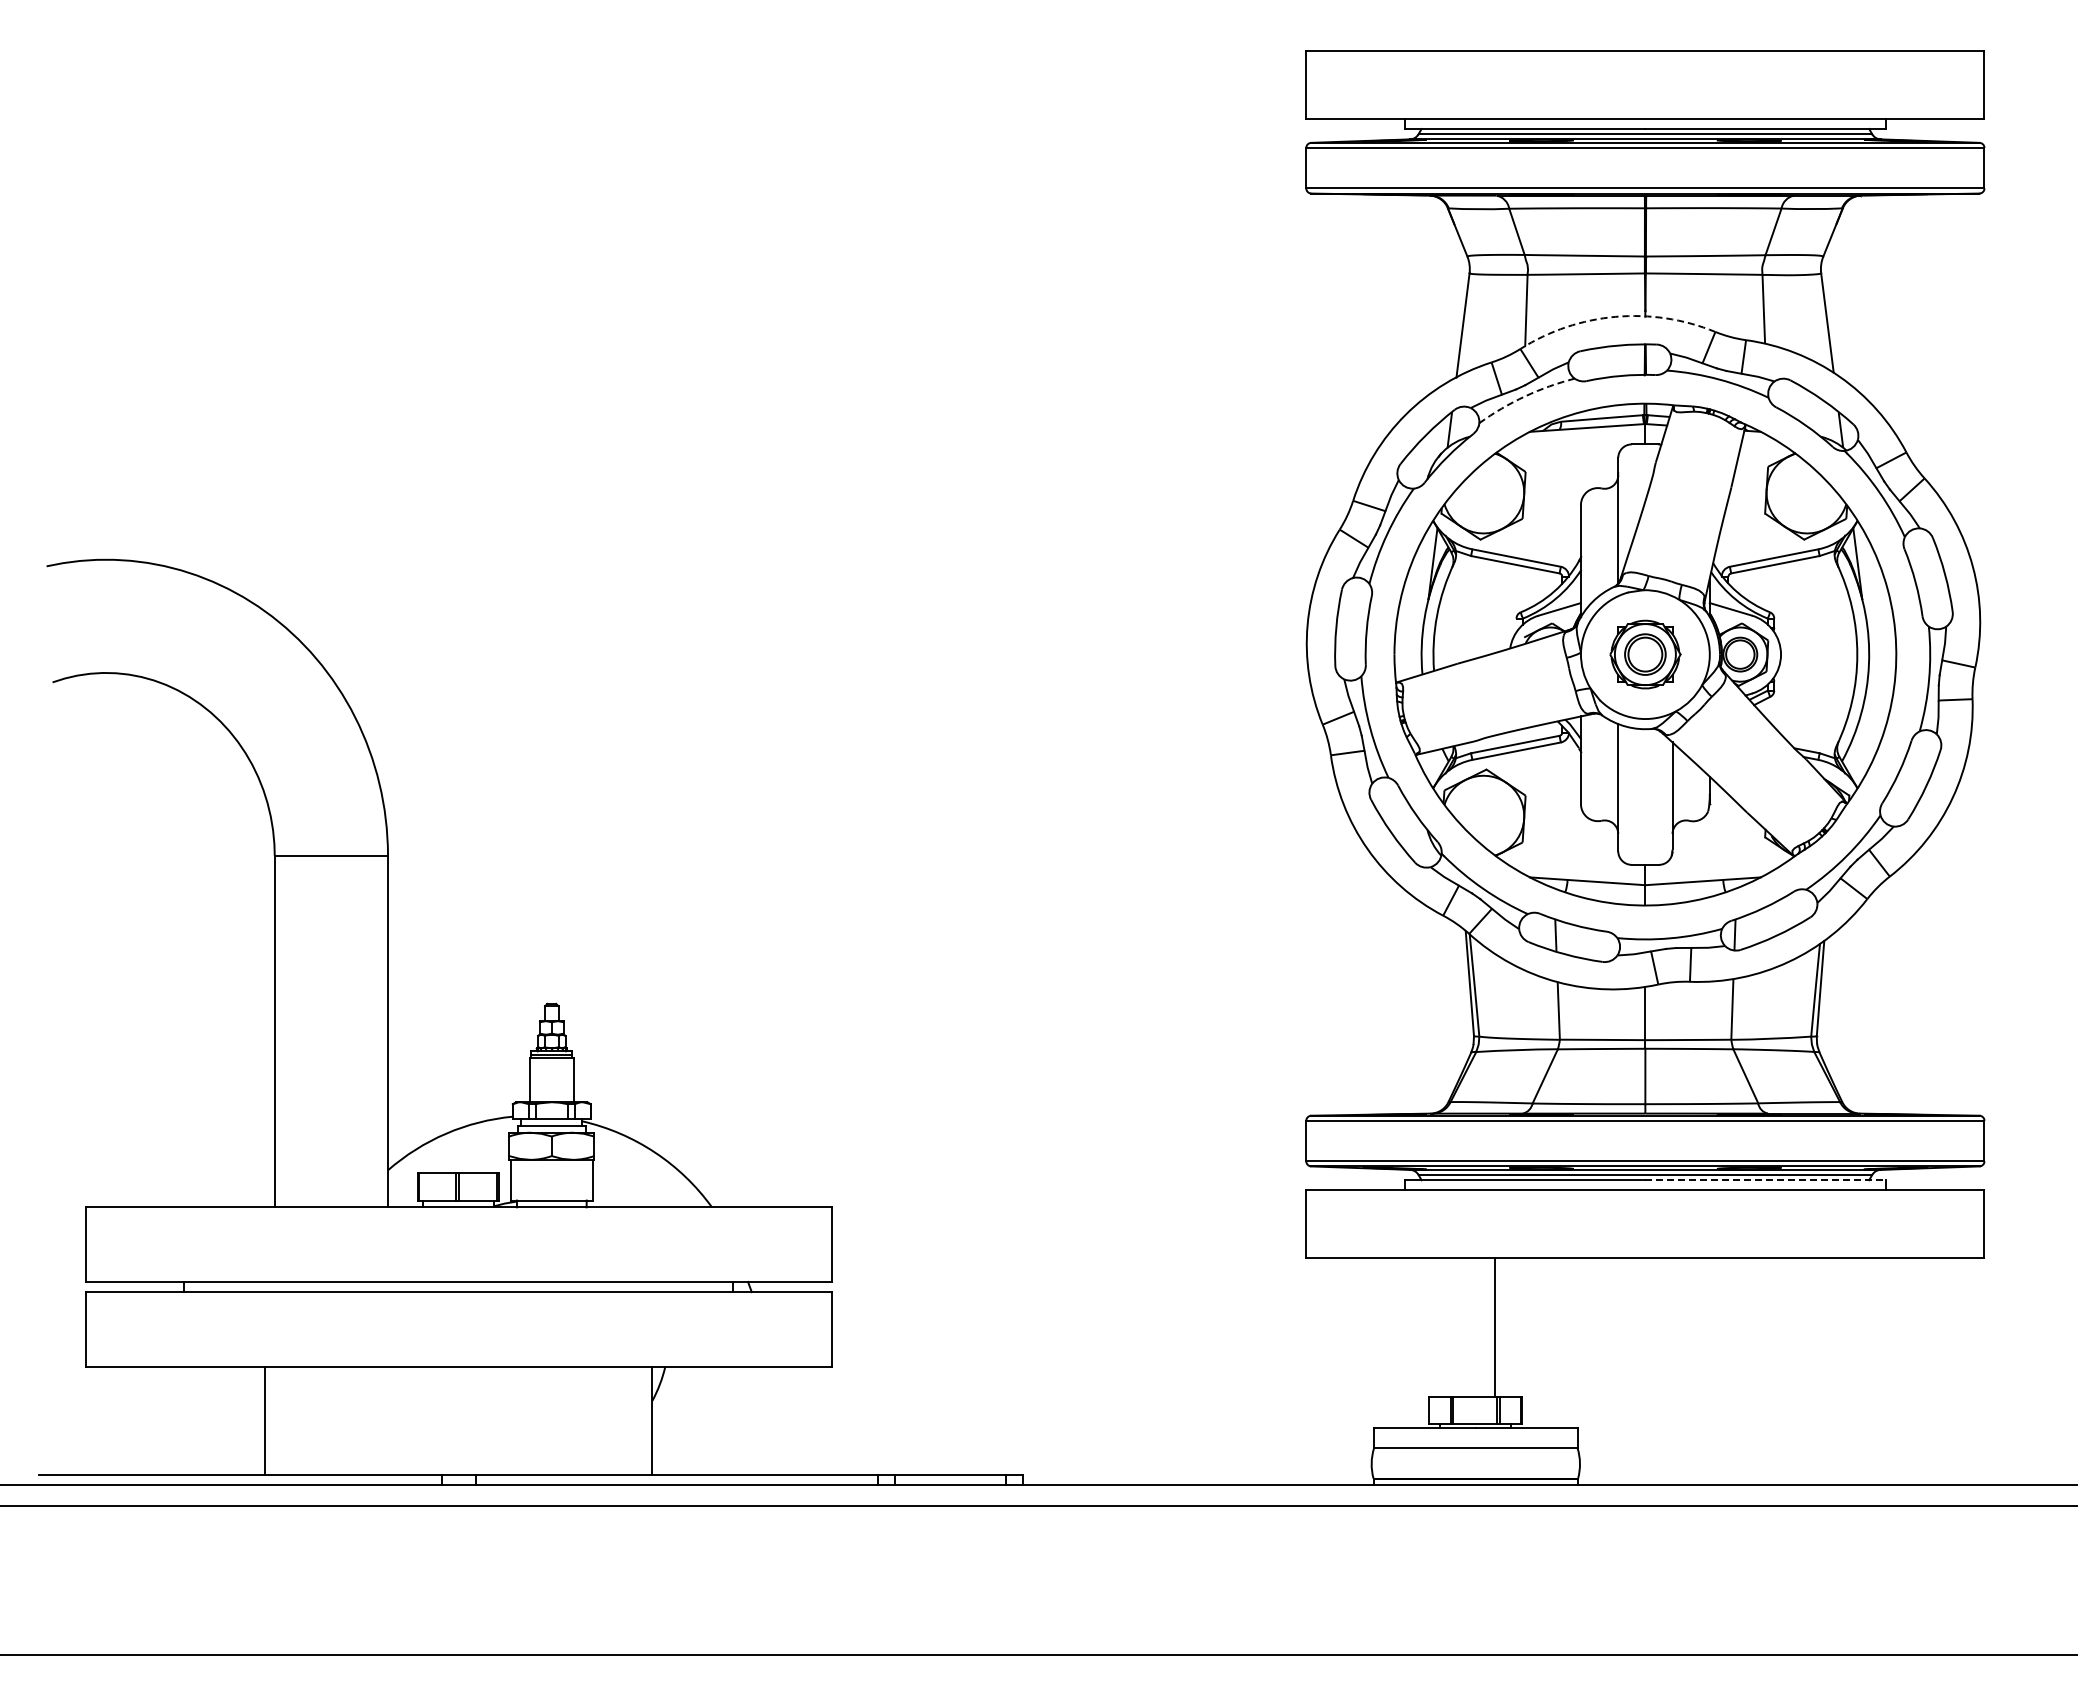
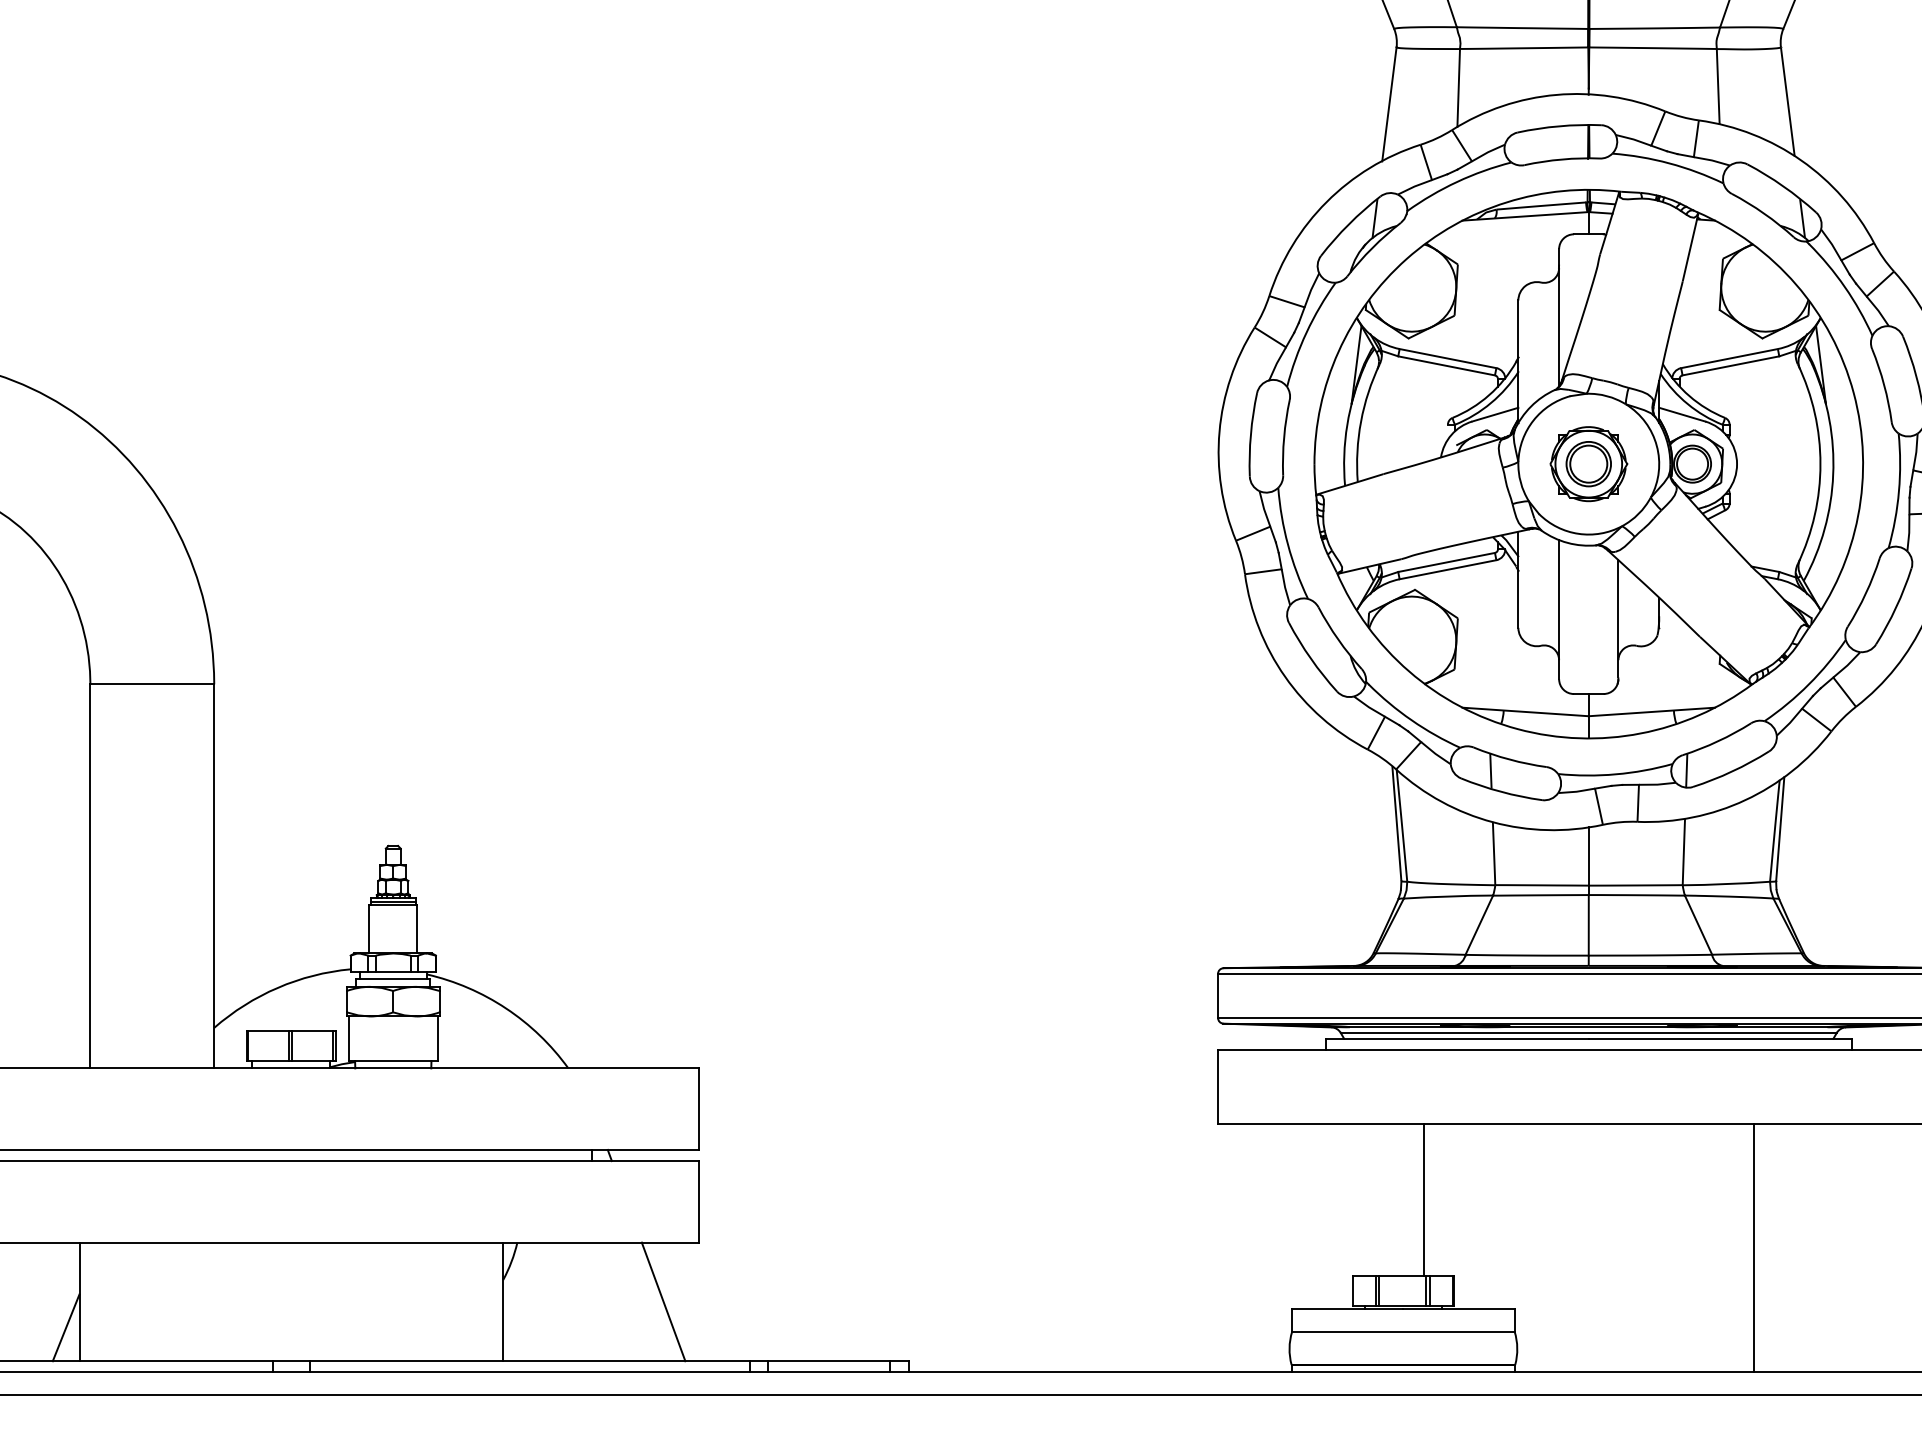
arc: (1615, 316) -> (1556, 94), dashed -> solid
arc: (1525, 396) -> (1457, 181), dashed -> solid
line: (1766, 1180) -> (1721, 1039), dashed -> solid
line: (1796, 1371) -> (1753, 1247), added
line: (799, 1420) -> (664, 1301), added
line: (252, 1444) -> (66, 1327), added

